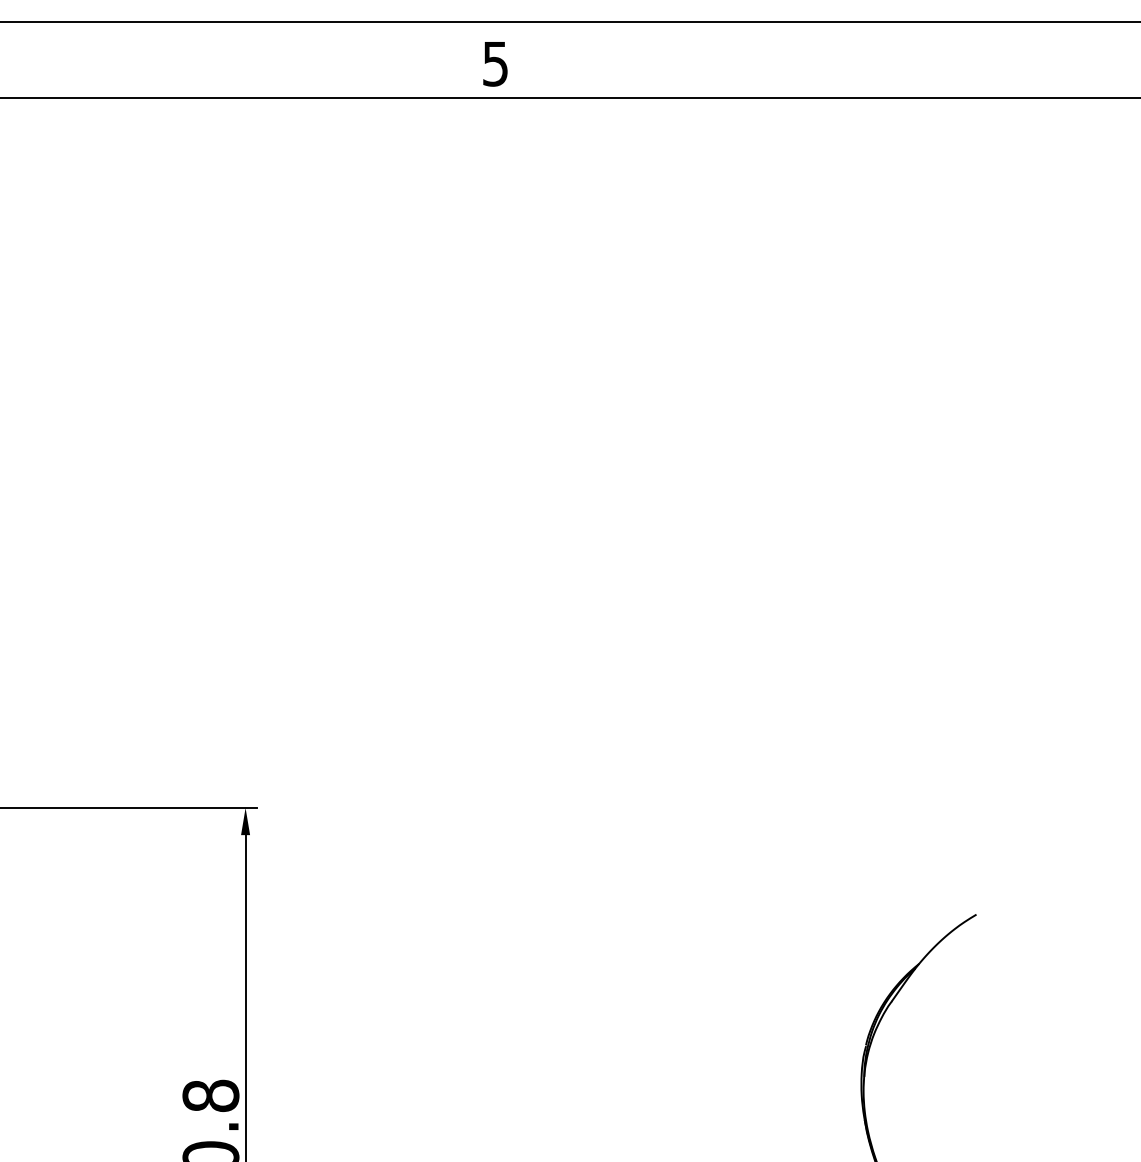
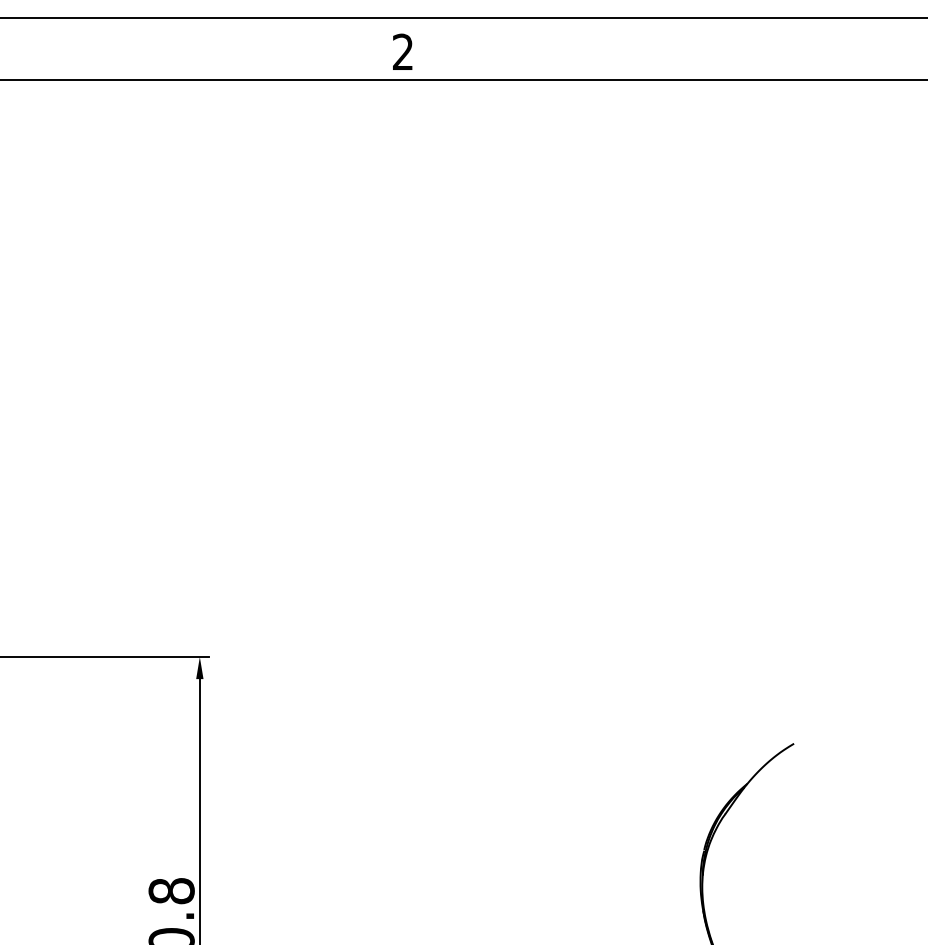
text: (495, 63) -> (403, 51), 5 -> 2

